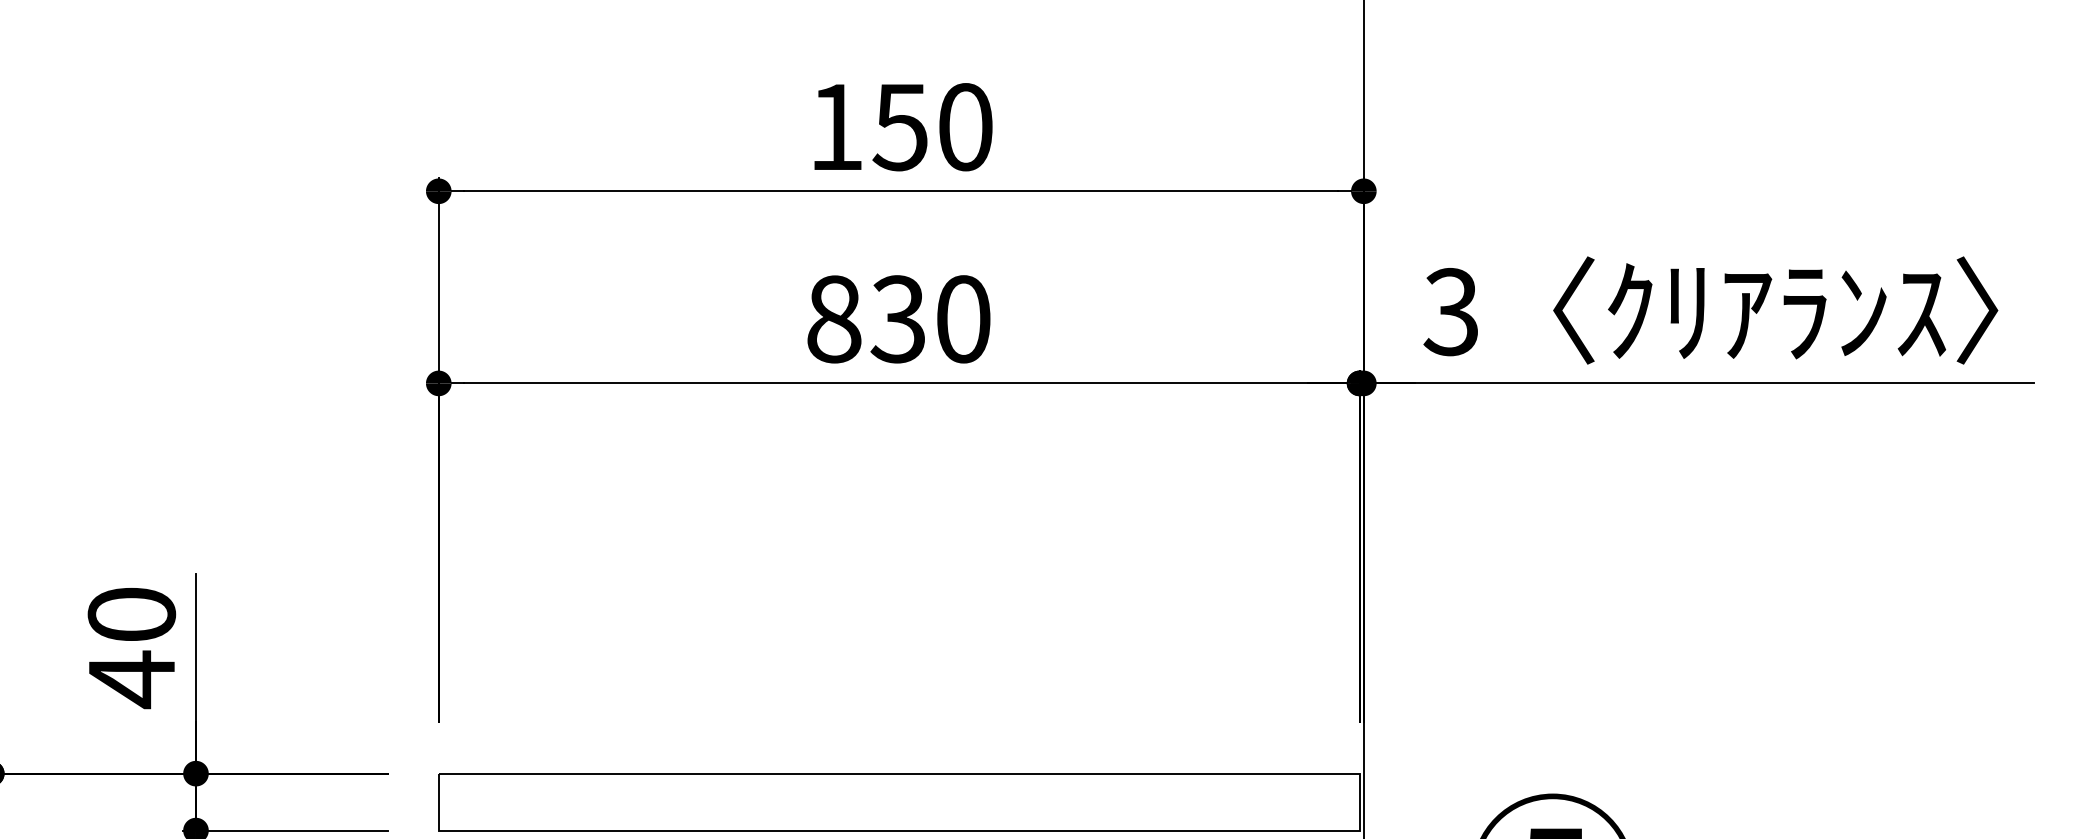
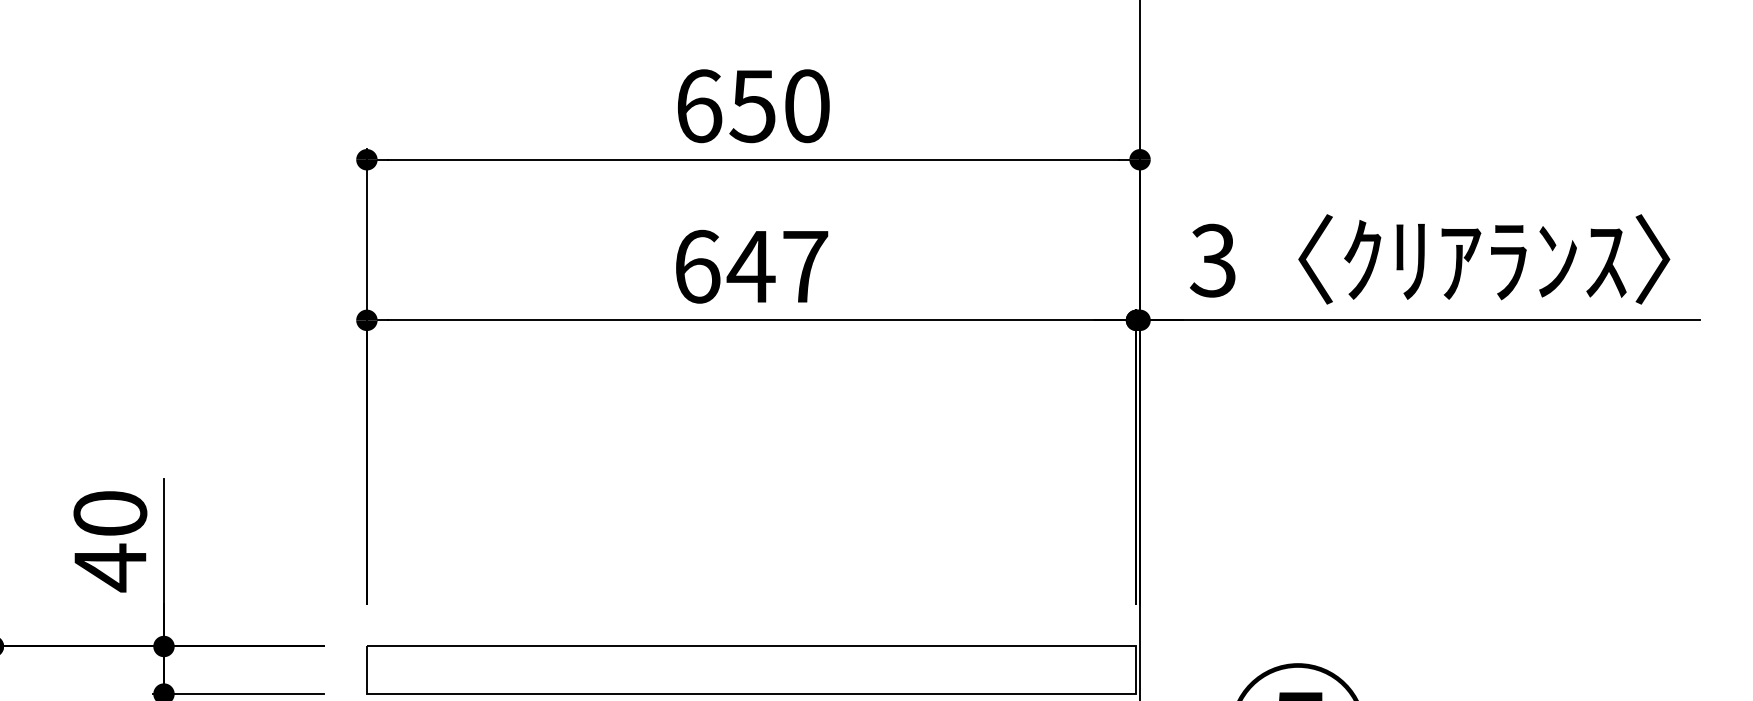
text: (836, 127) -> (699, 106), 150 -> 650
text: (898, 318) -> (751, 266), 830 -> 647

